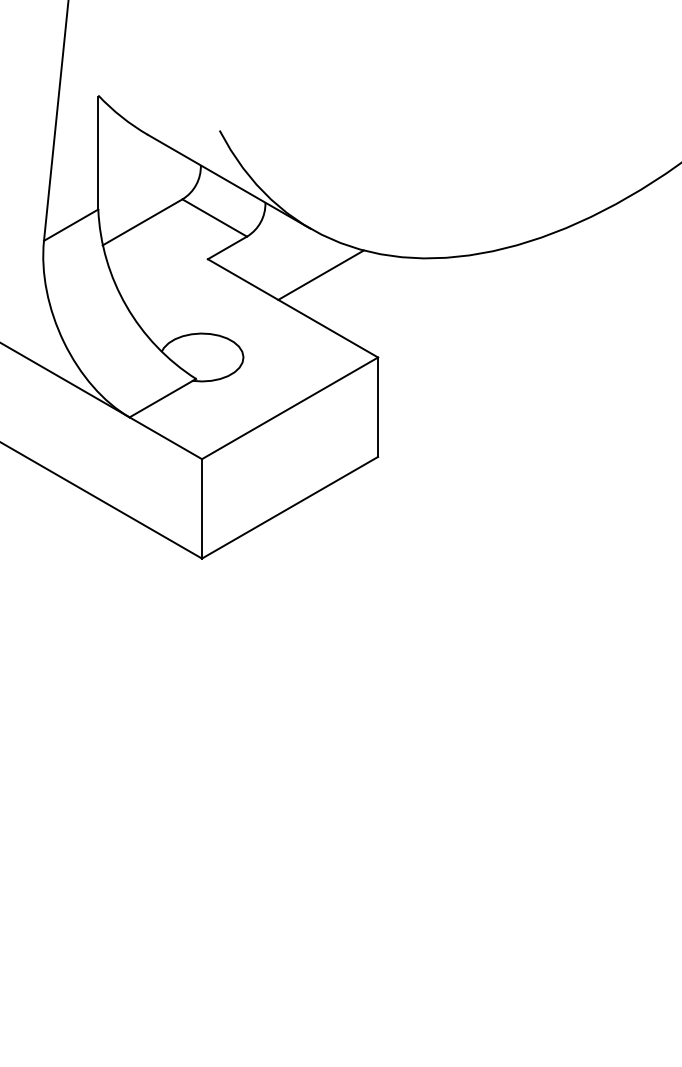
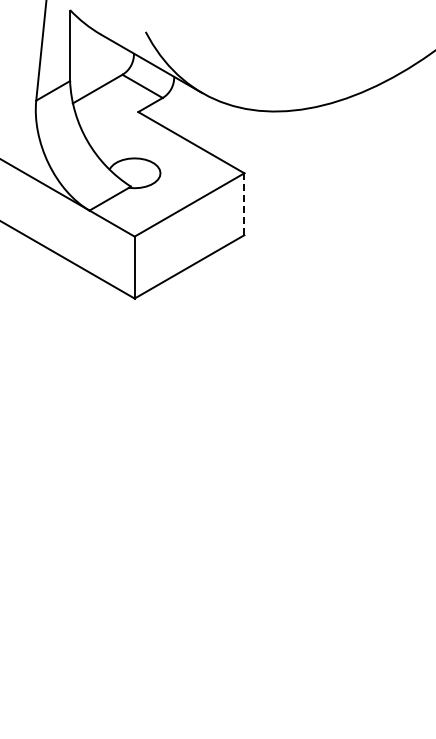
line: (320, 274) -> (208, 121), removed
line: (378, 407) -> (244, 204), solid -> dashed

